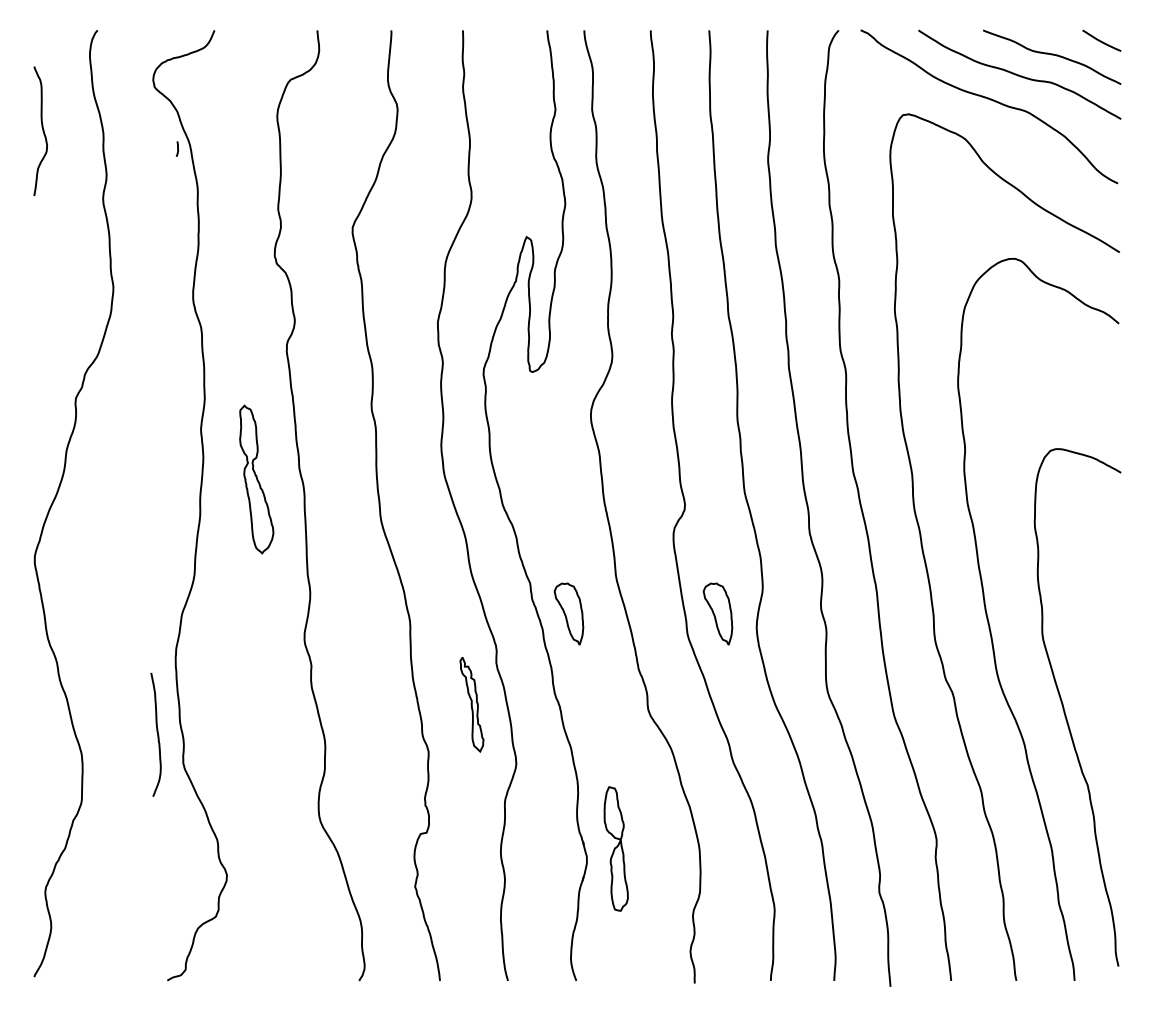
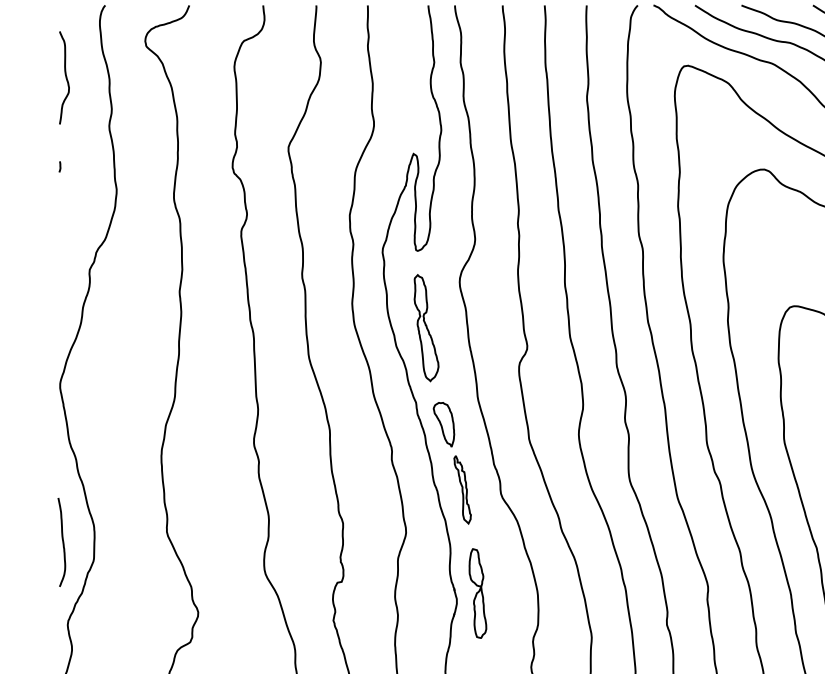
curve: (177, 148) -> (60, 166), moved
part: (256, 479) -> (426, 328), moved
part: (717, 613) -> (550, 424), removed
part: (471, 704) -> (462, 489), moved
curve: (157, 734) -> (62, 542), moved

